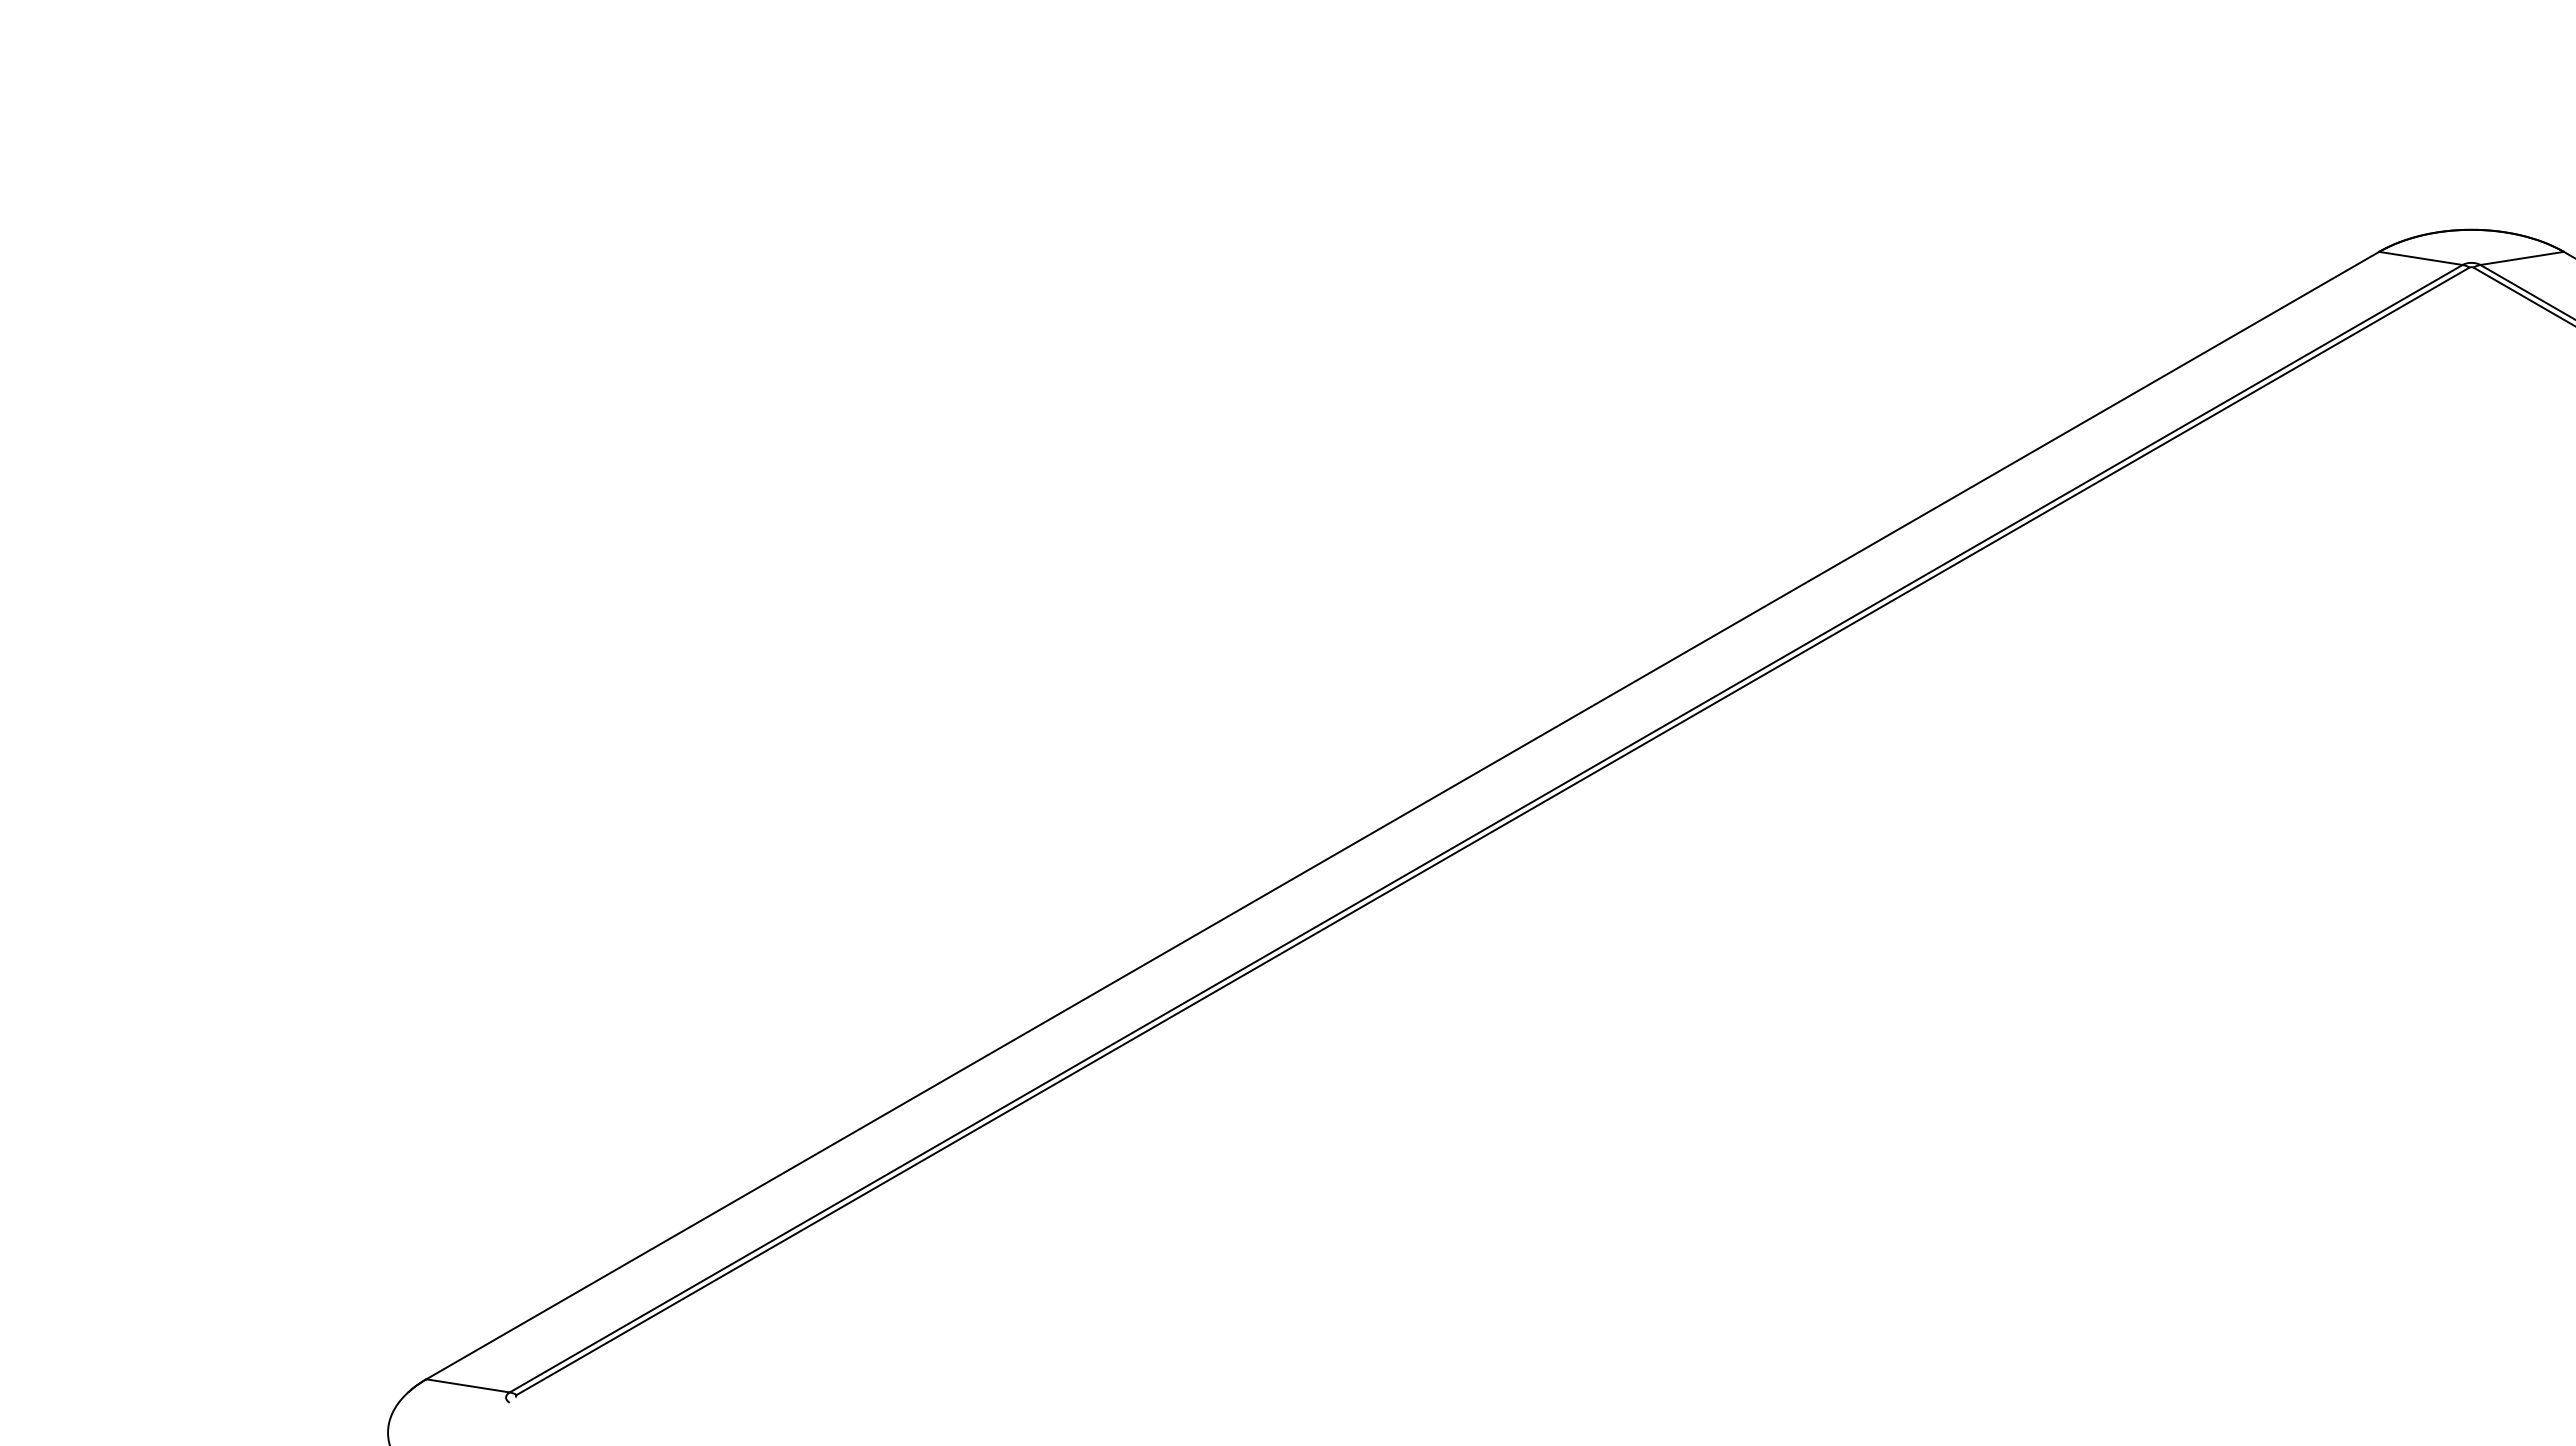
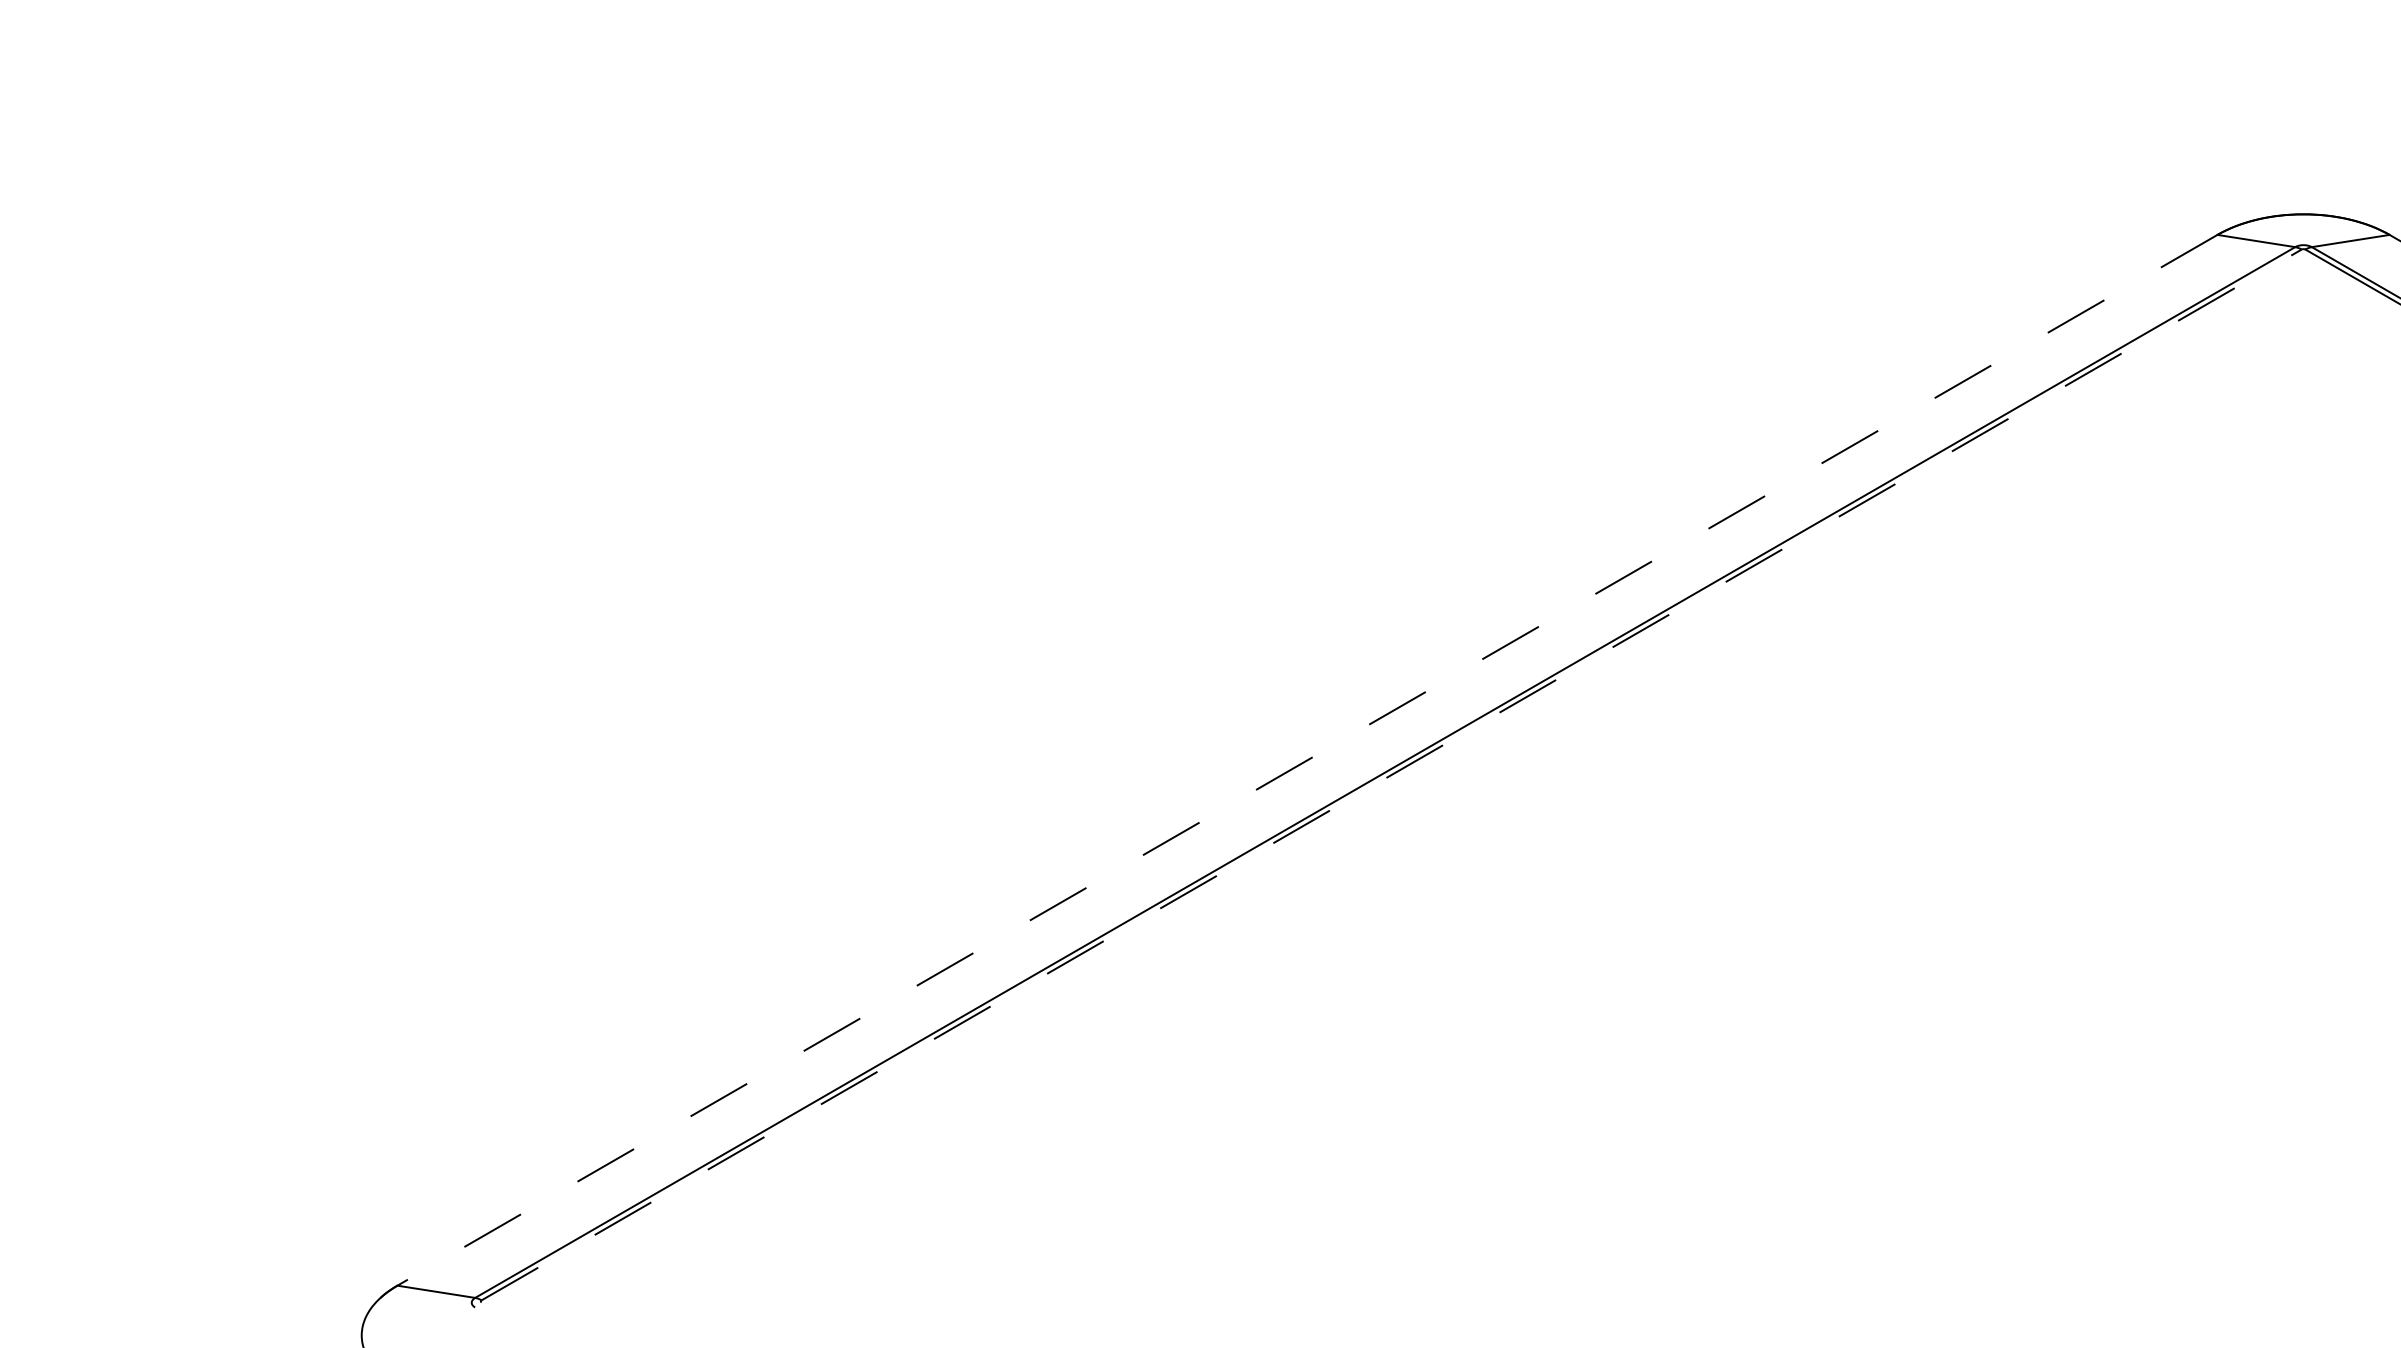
line: (1402, 815) -> (1307, 760), solid -> dashed
line: (1493, 831) -> (1392, 775), solid -> dashed

